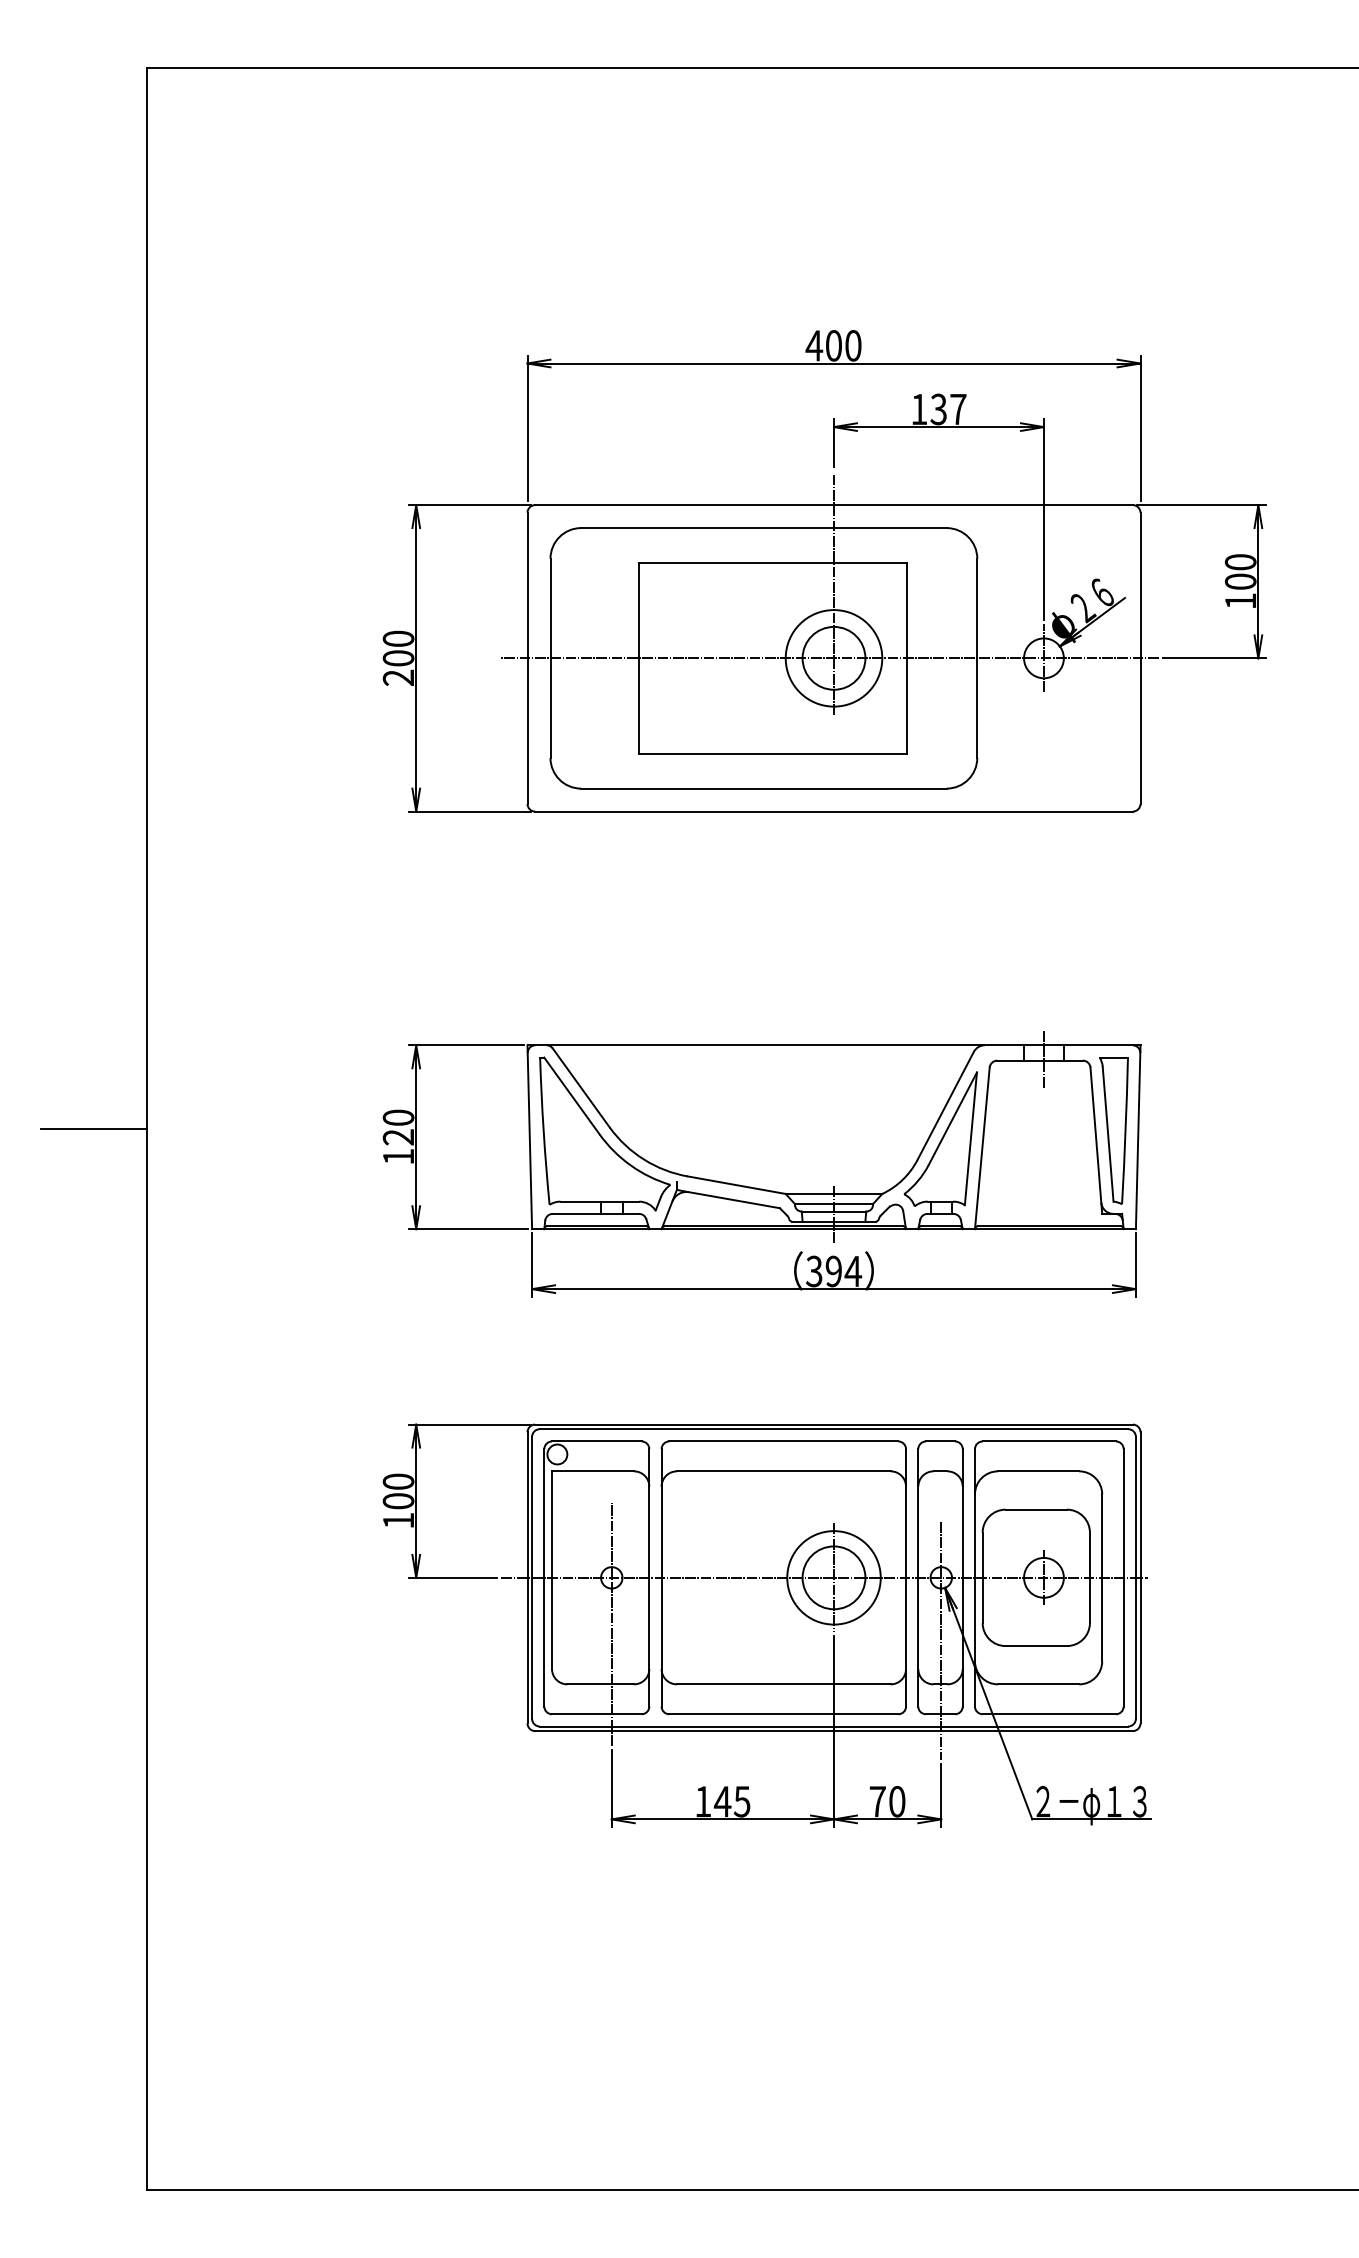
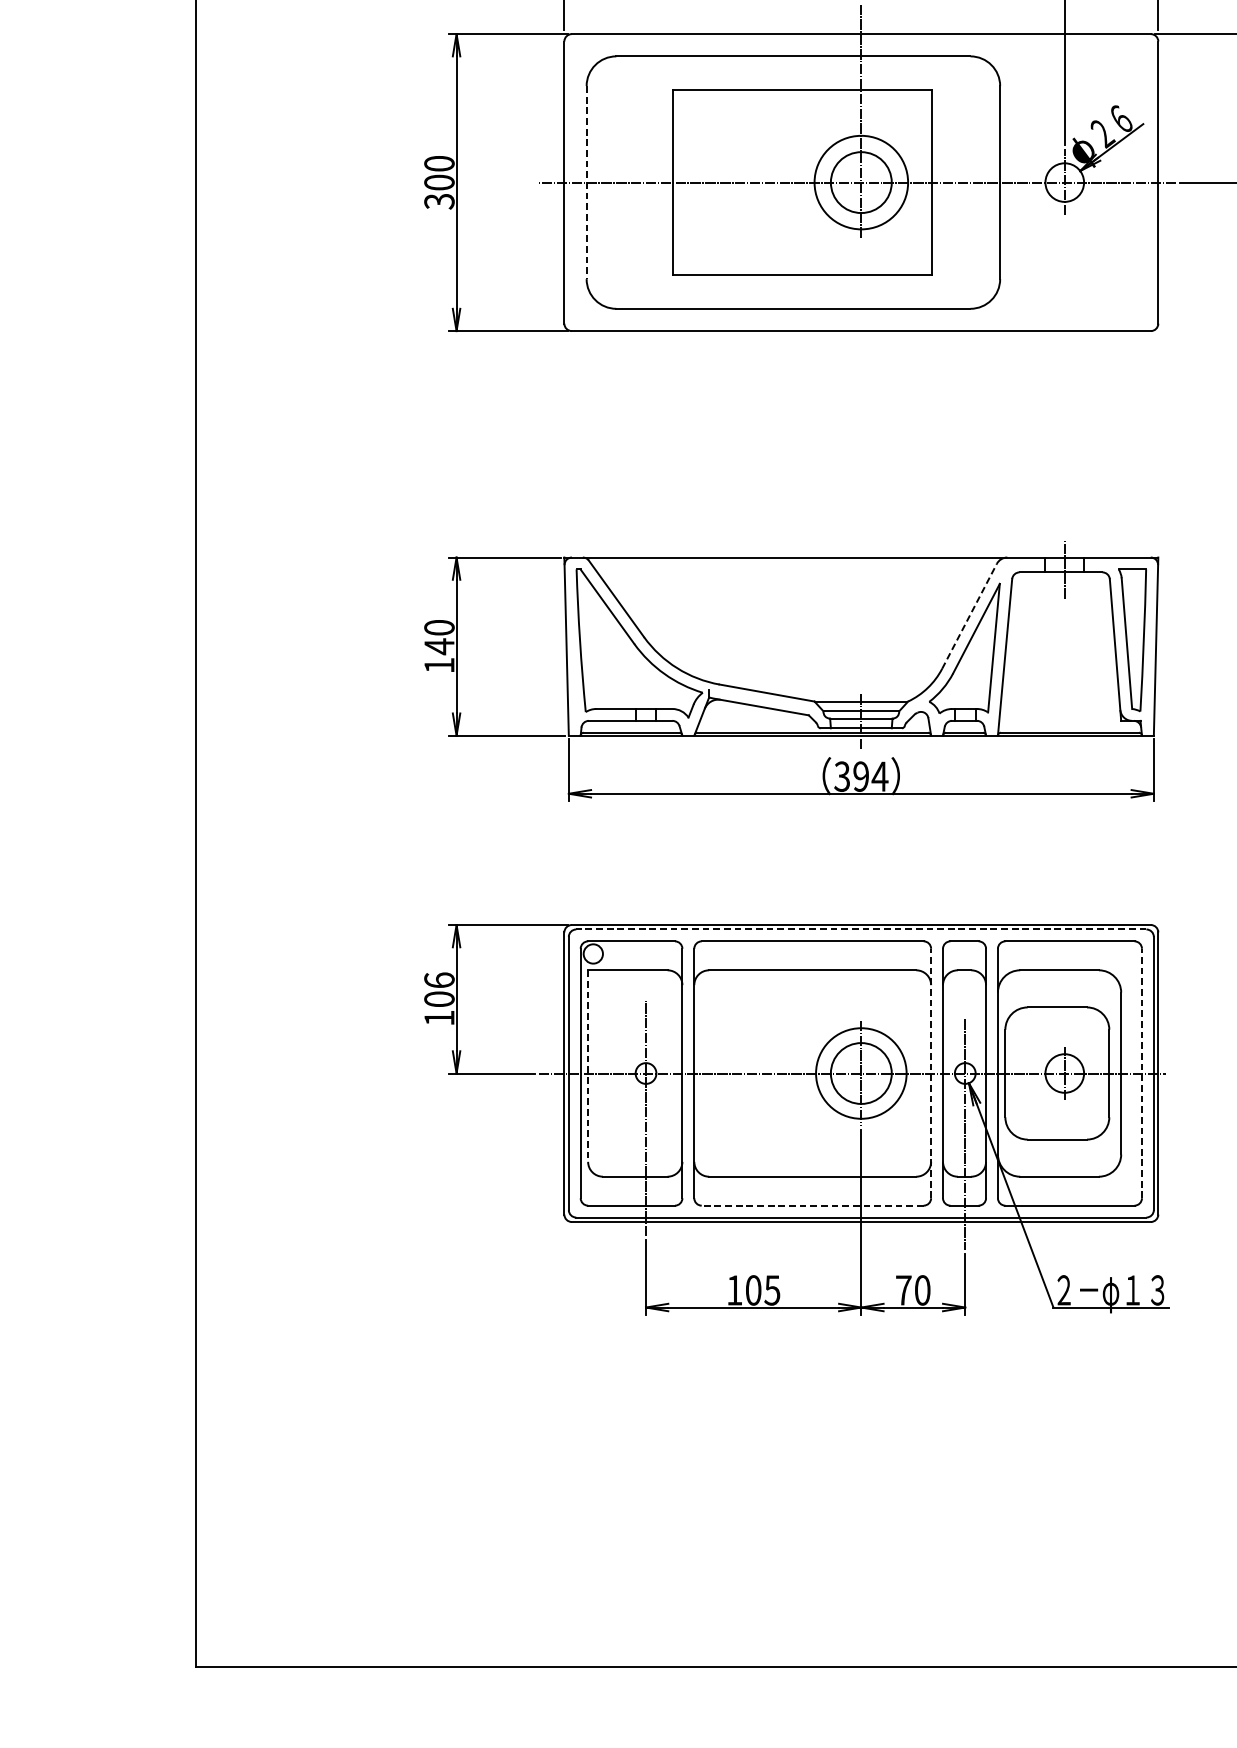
line: (550, 658) -> (586, 182), solid -> dashed
text: (398, 677) -> (439, 201), 200 -> 300
line: (945, 1105) -> (969, 615), solid -> dashed
line: (93, 1128) -> (143, 638), removed
text: (397, 1137) -> (438, 646), 120 -> 140
line: (833, 1429) -> (860, 929), solid -> dashed
text: (398, 1481) -> (439, 980), 100 -> 106
line: (552, 1570) -> (588, 1066), solid -> dashed
line: (906, 1577) -> (931, 1073), solid -> dashed
line: (1123, 1577) -> (1141, 1073), solid -> dashed
line: (783, 1714) -> (812, 1205), solid -> dashed
text: (722, 1801) -> (753, 1290), 145 -> 105

